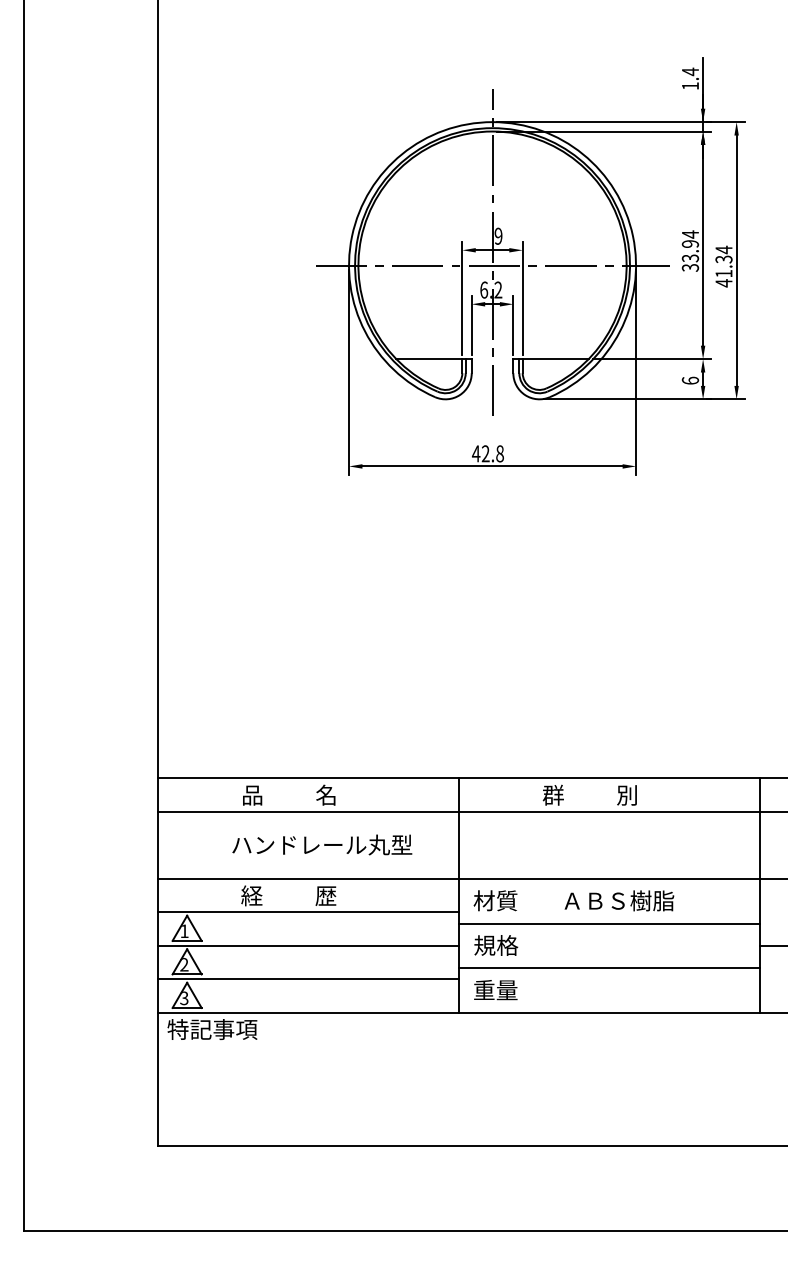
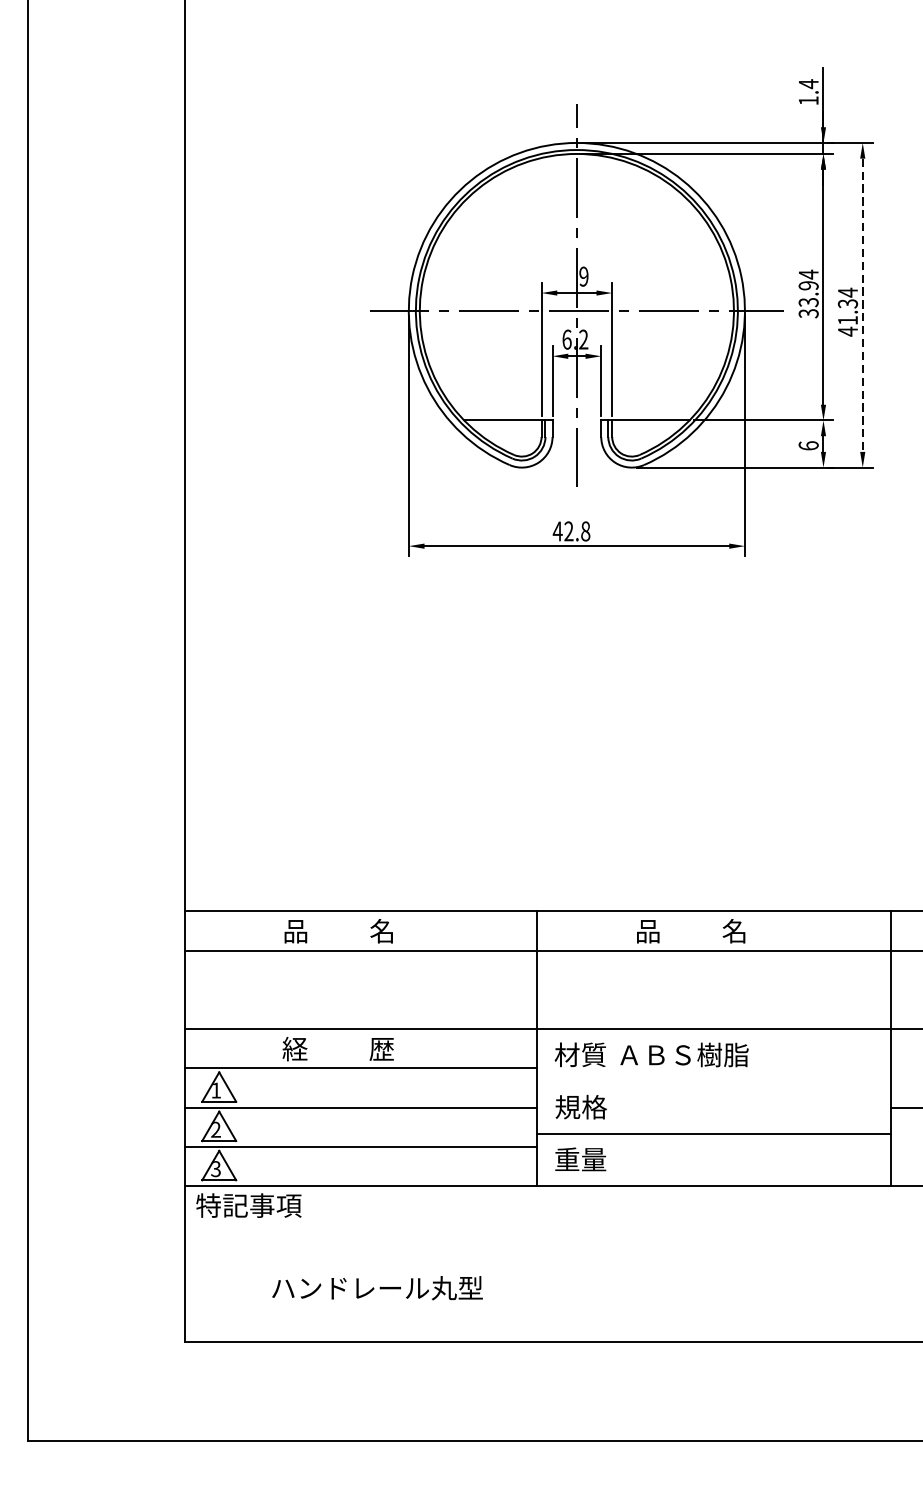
line: (736, 261) -> (862, 306), solid -> dashed
text: (589, 794) -> (690, 930), 群          別 -> 品          名
text: (322, 844) -> (377, 1287), moved
text: (619, 900) -> (684, 1054), moved
line: (609, 923) -> (713, 1081), removed

